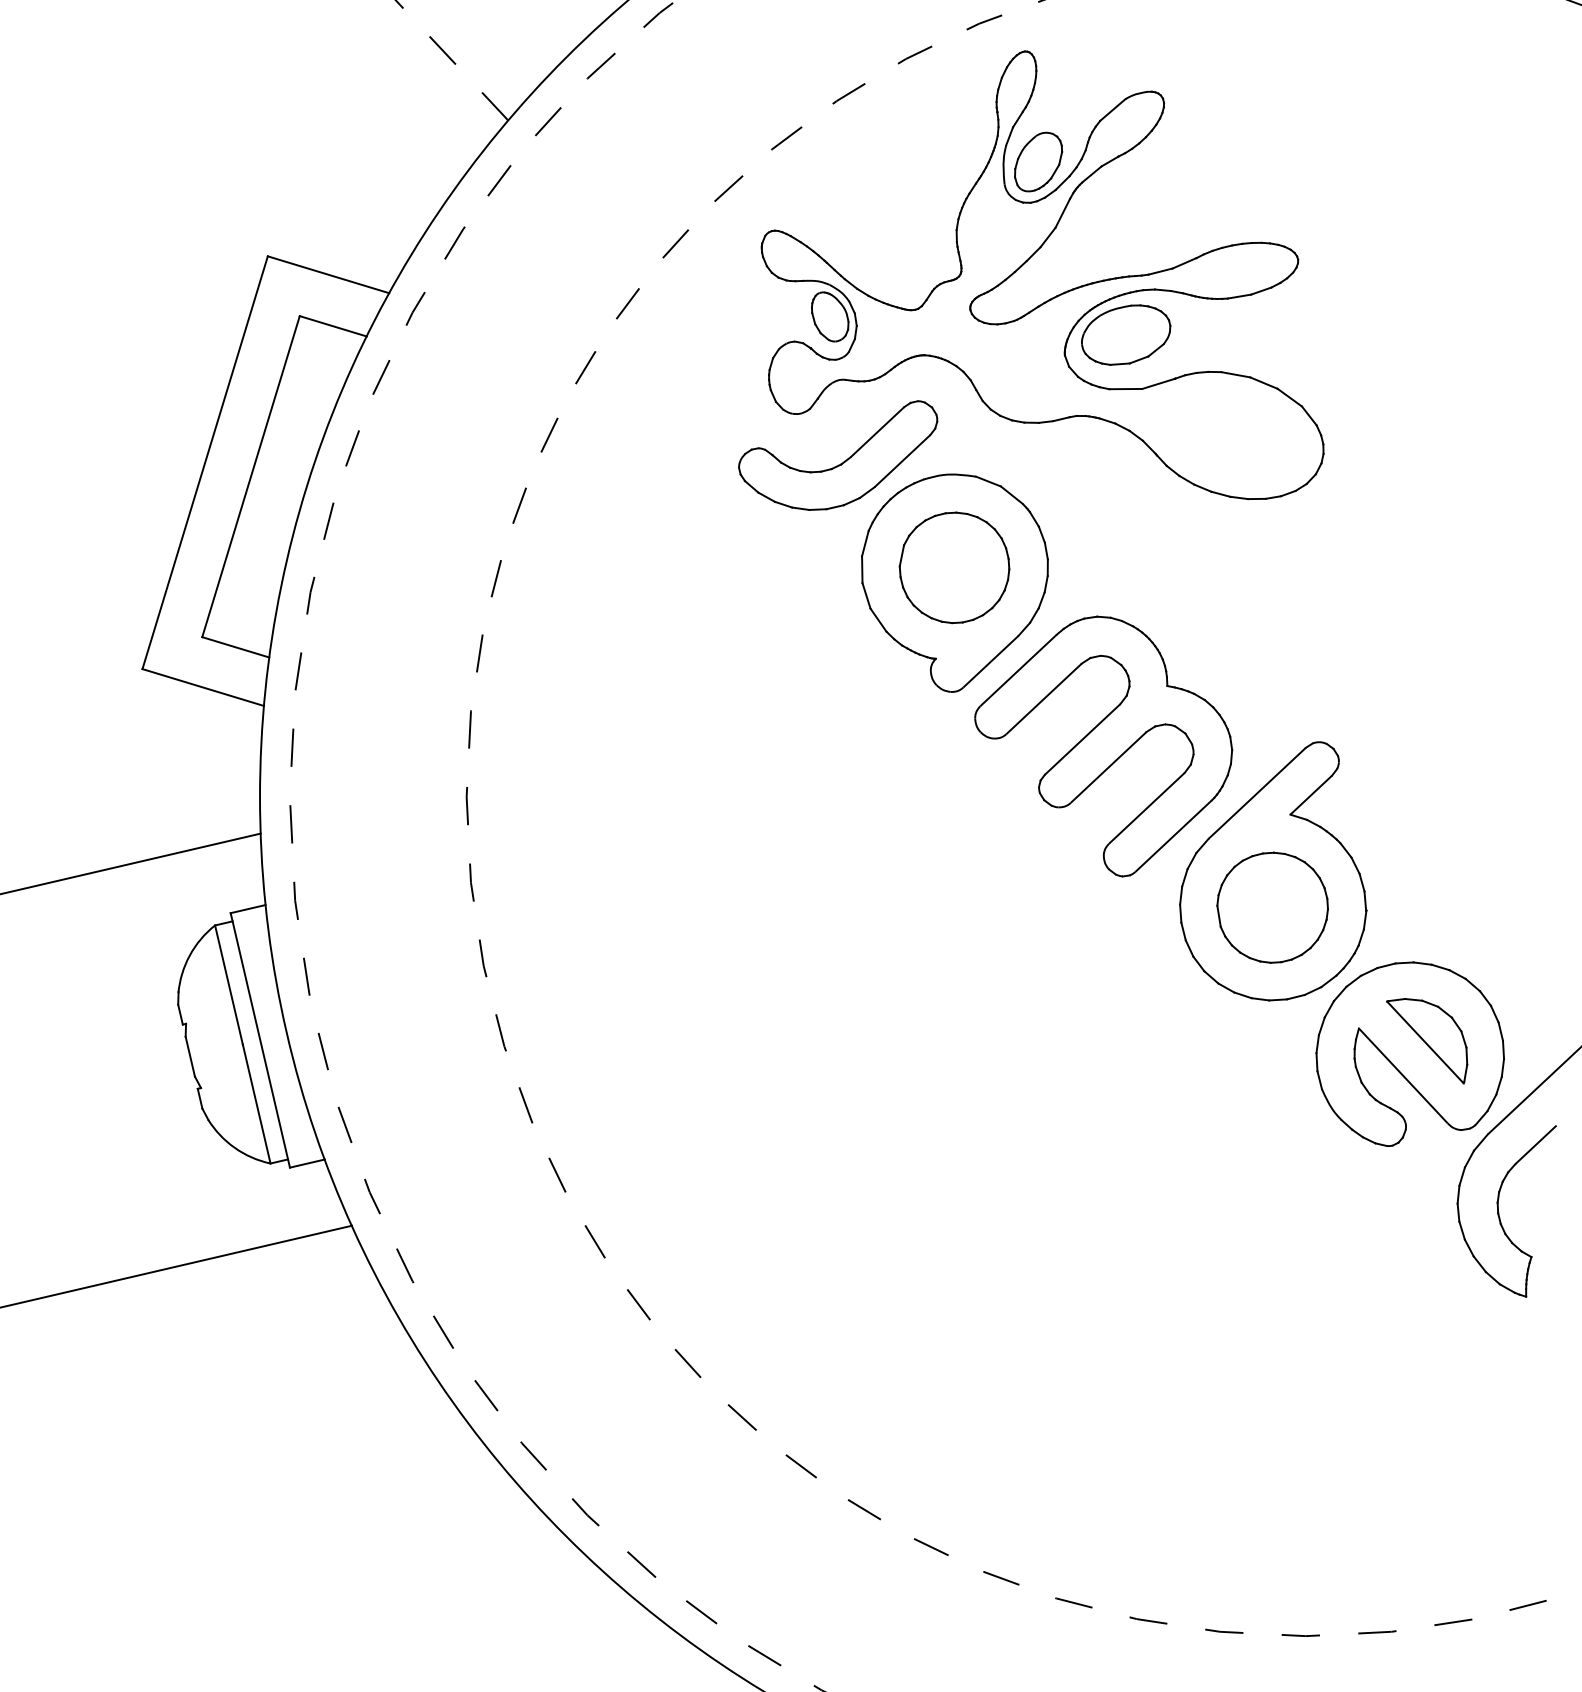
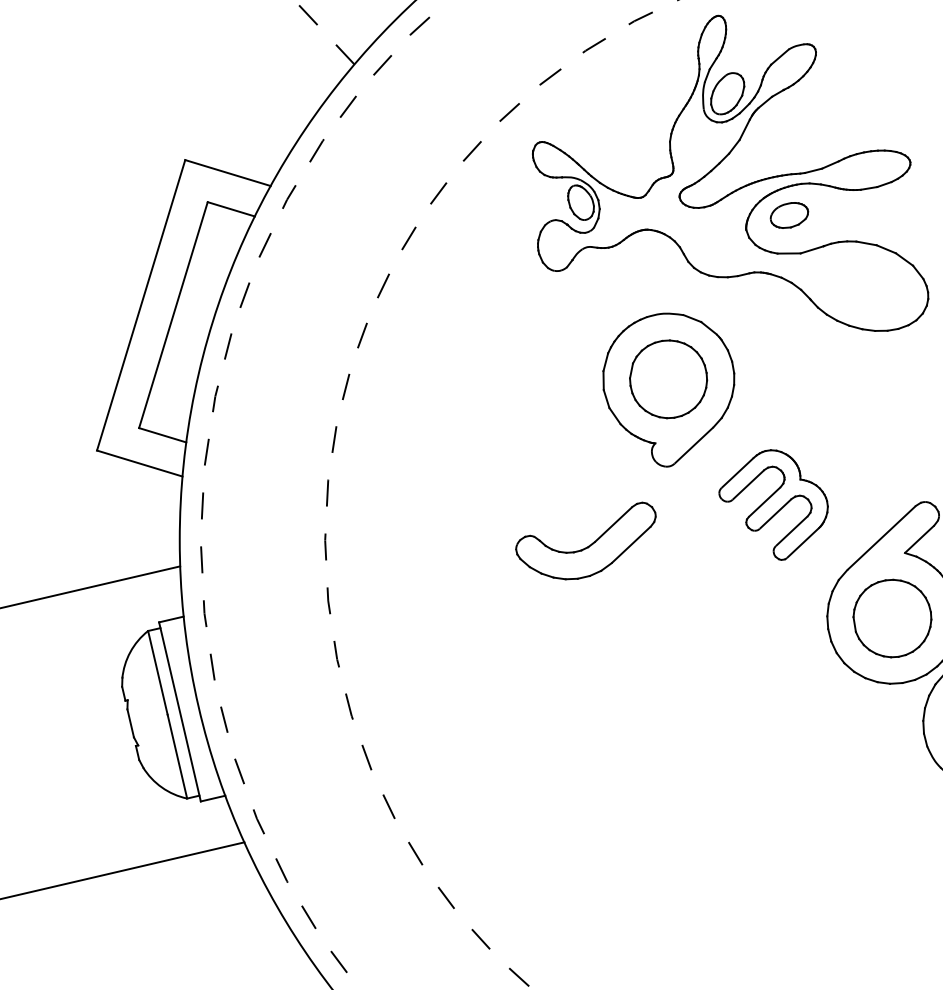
part: (1126, 334) -> (789, 215), size x0.6
part: (844, 460) -> (590, 544), moved
part: (1103, 746) -> (773, 505), size x0.6

